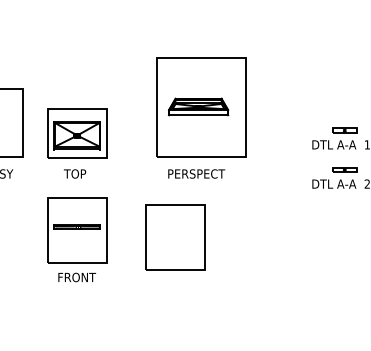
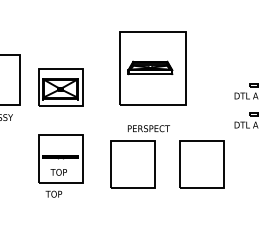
text: (75, 173) -> (59, 172), moved
text: (196, 173) -> (148, 128), moved
part: (268, 237) -> (202, 164), added
text: (76, 277) -> (59, 194), FRONT -> TOP

